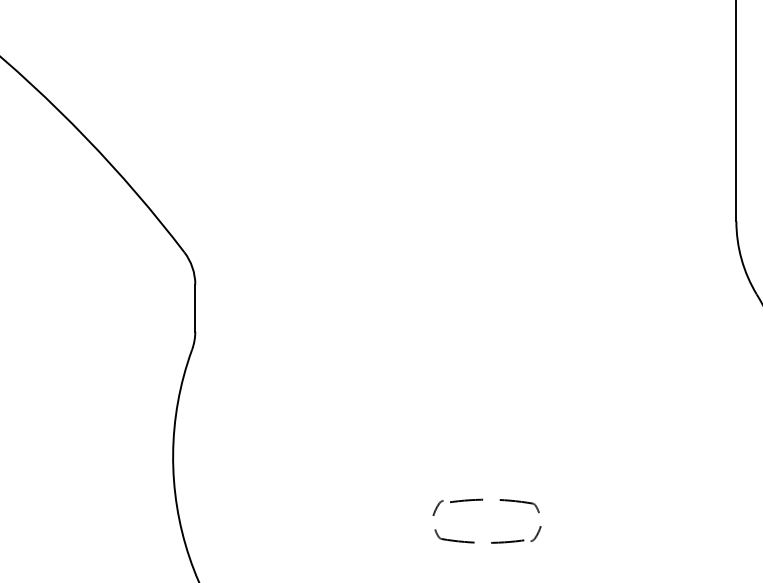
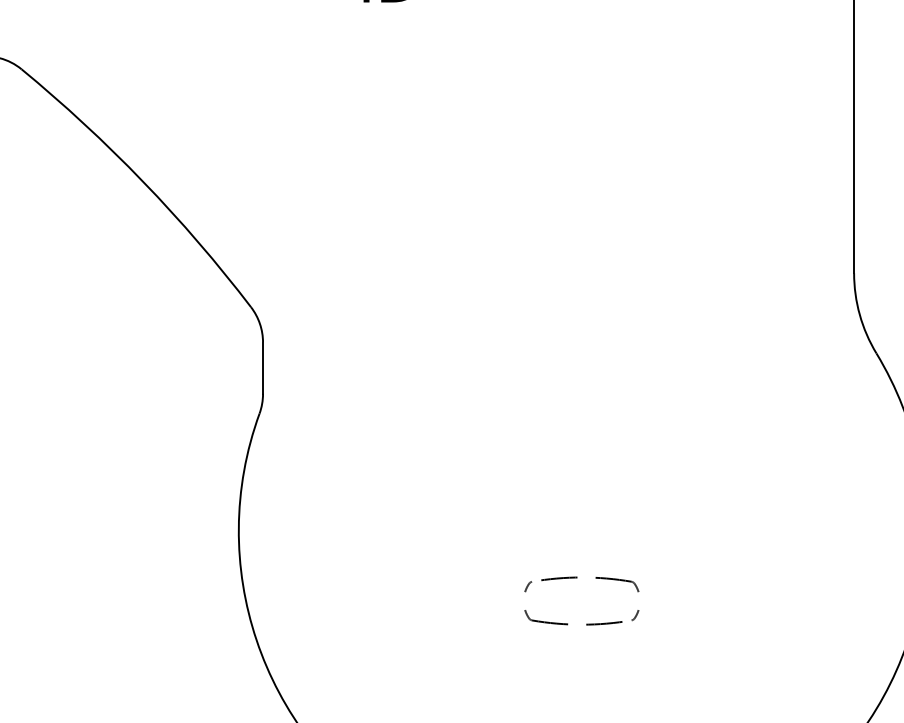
part: (438, 507) -> (528, 586), size x0.62
part: (536, 534) -> (635, 615), size x0.62

